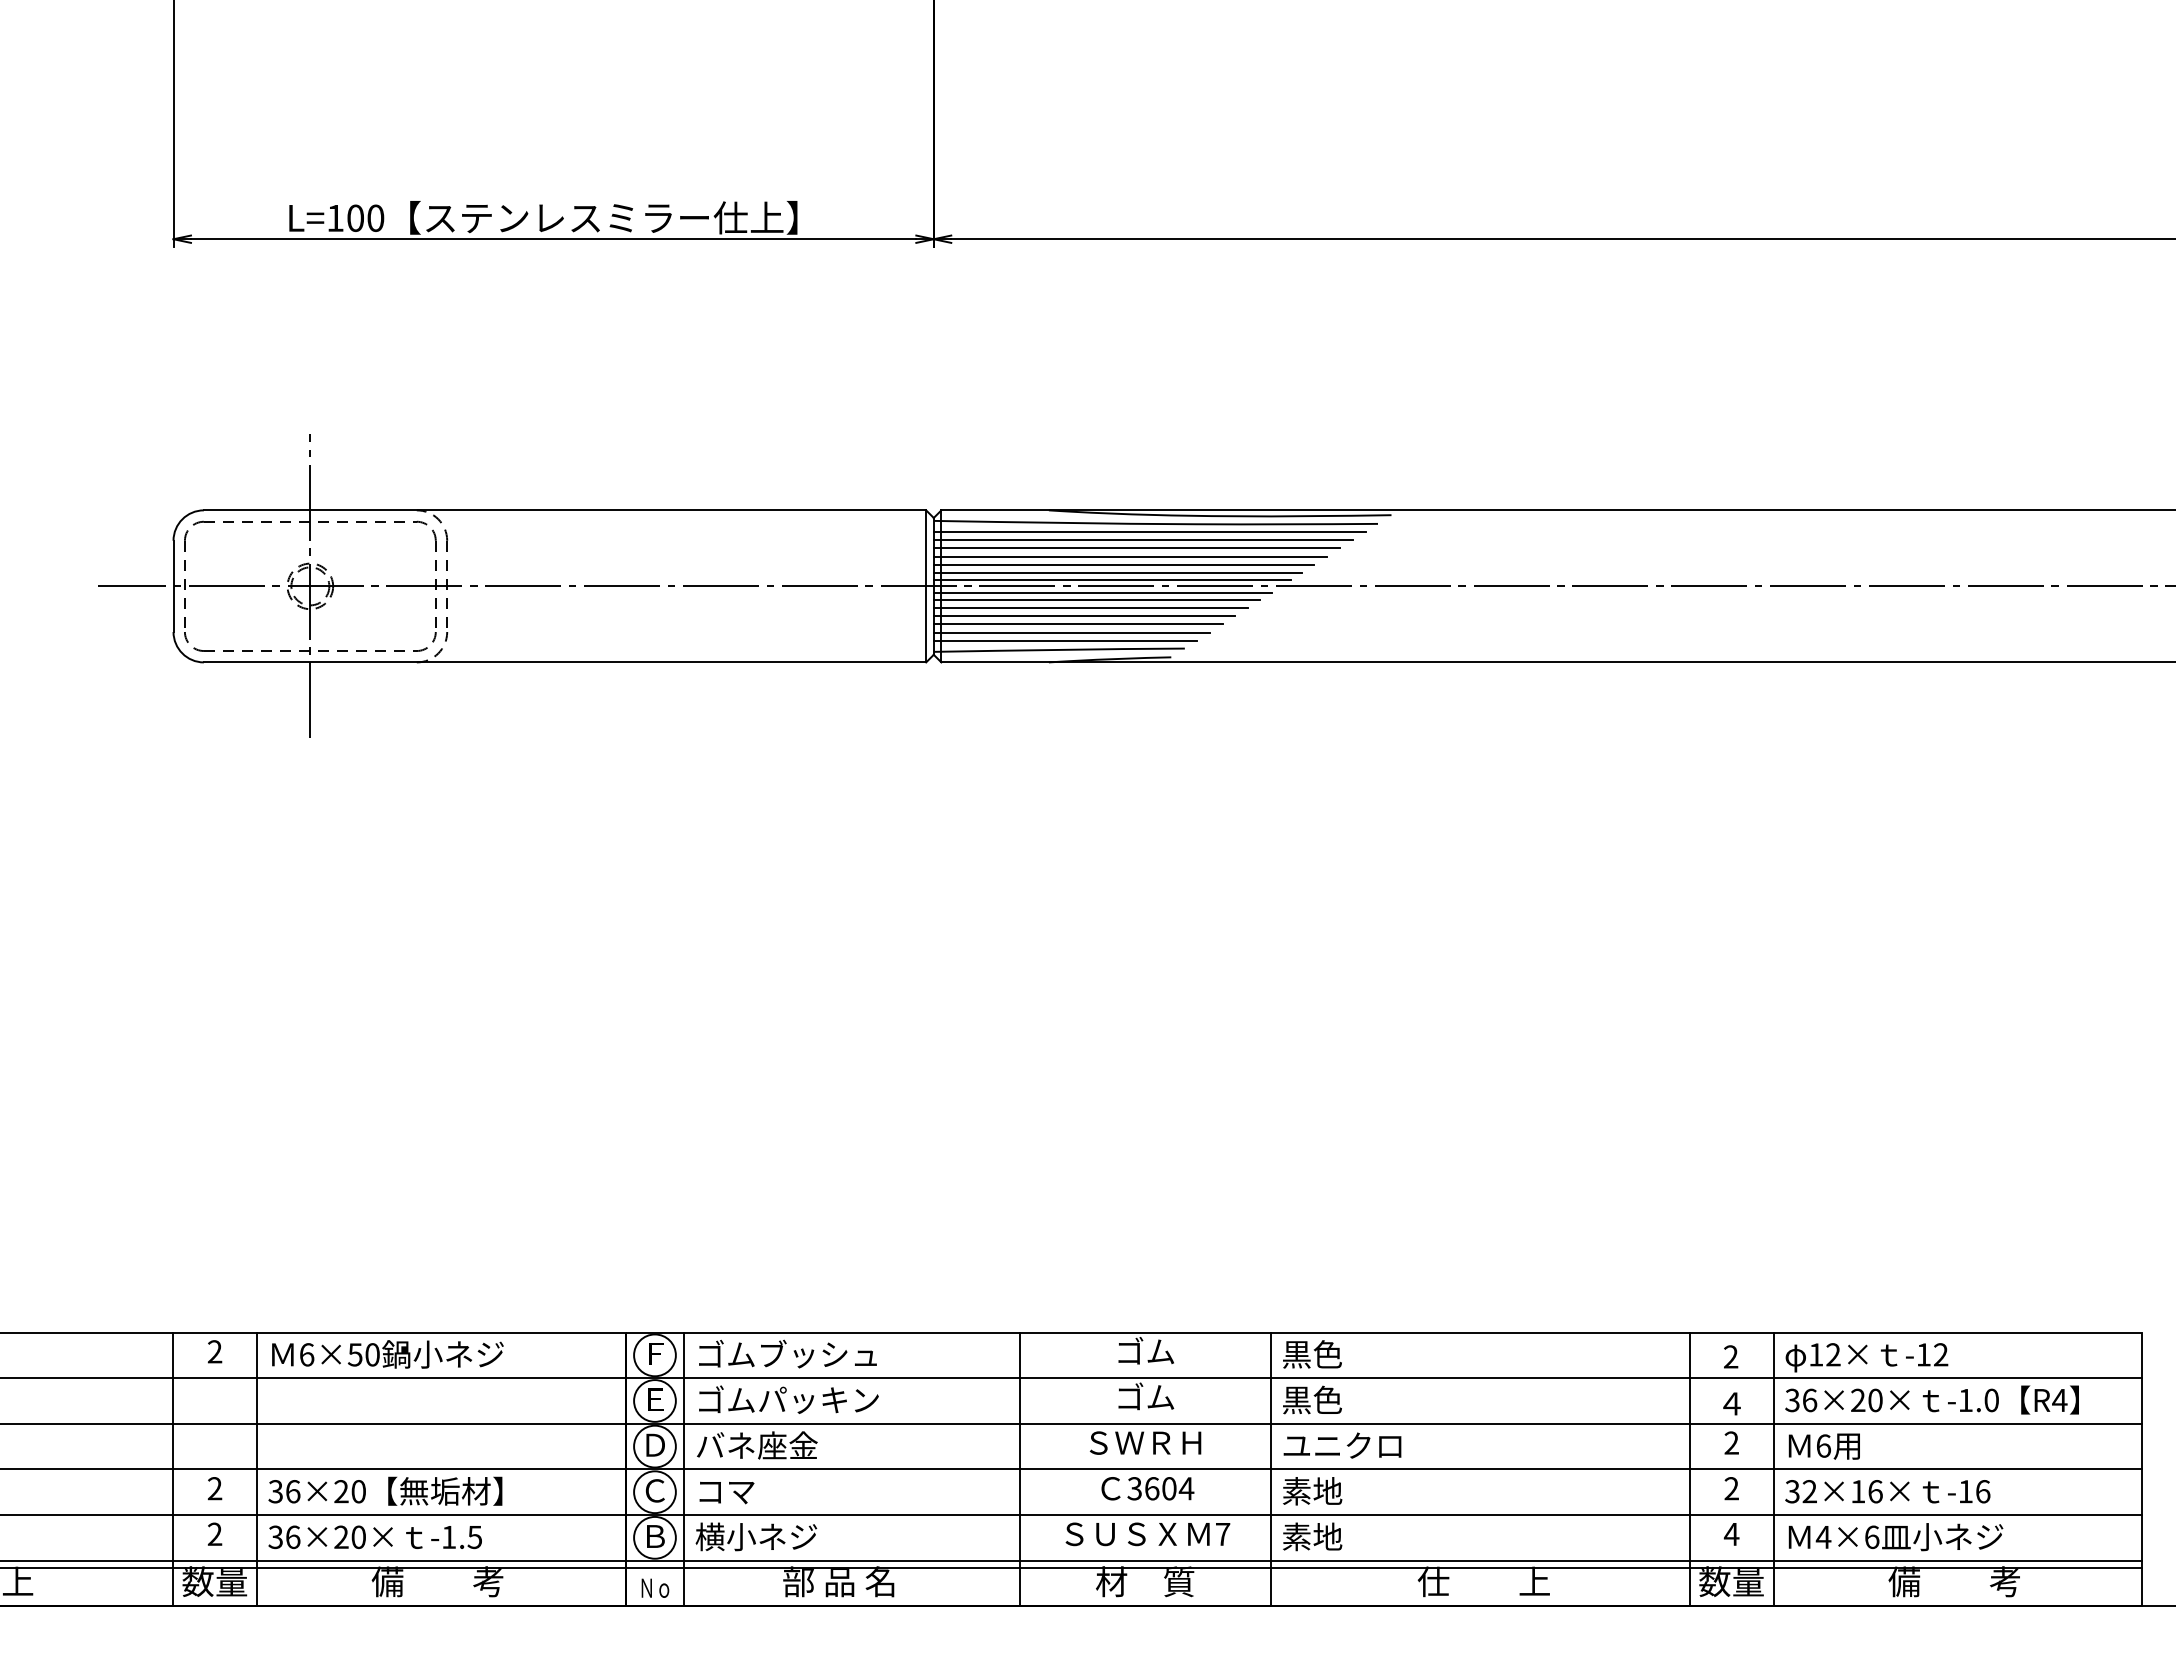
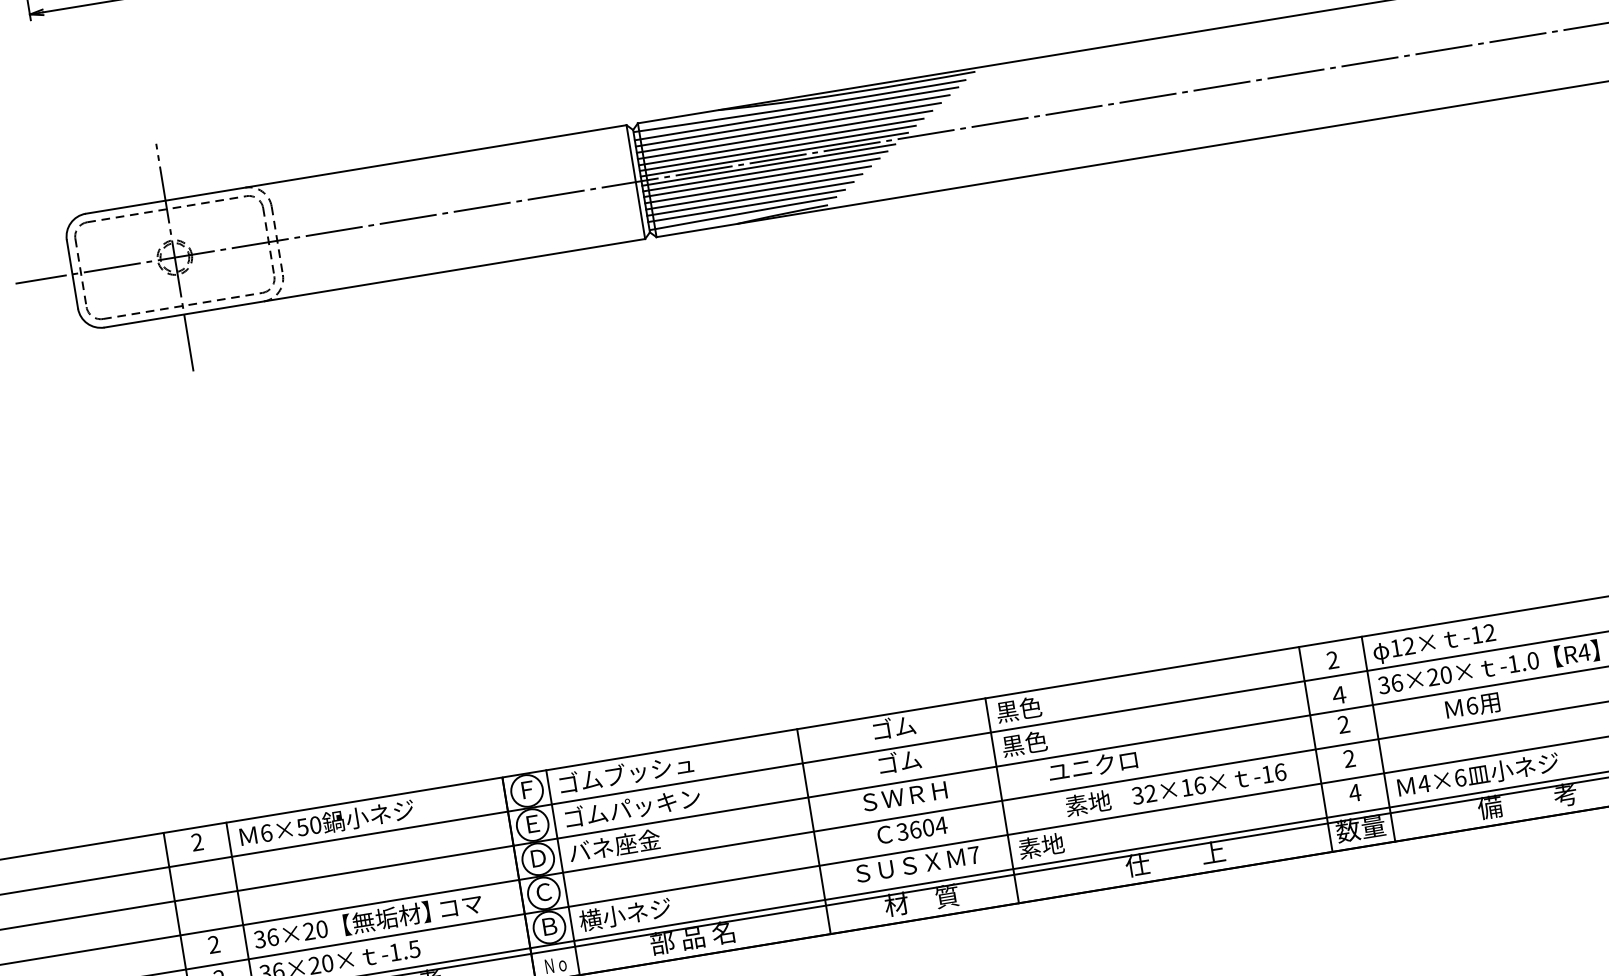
text: (1342, 1445) -> (1092, 766), moved
text: (1823, 1446) -> (1472, 706), moved
text: (1312, 1491) -> (1088, 803), moved
text: (1887, 1491) -> (1208, 783), moved
text: (726, 1492) -> (461, 907), moved

